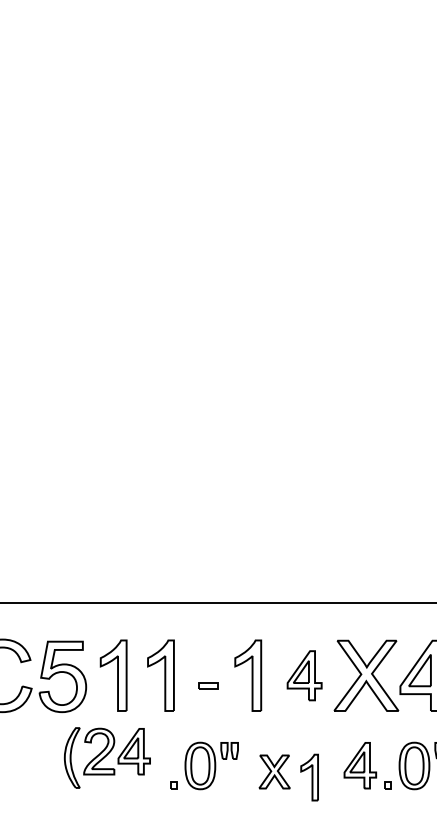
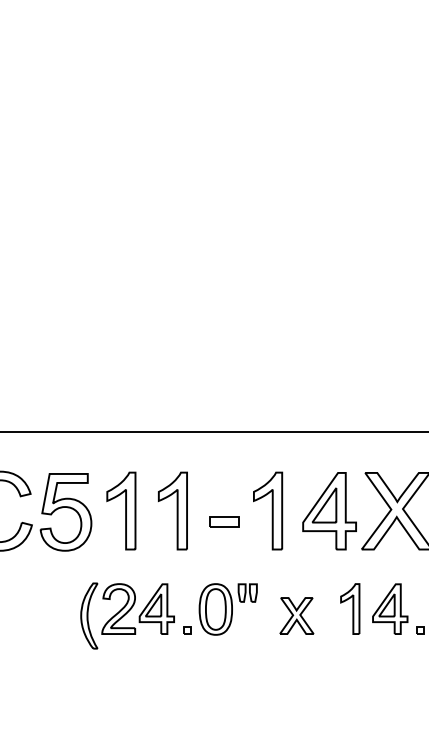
part: (304, 675) -> (329, 510), size x1.43
part: (208, 685) -> (224, 521), size x1.43
part: (106, 757) -> (126, 615), moved
part: (309, 777) -> (350, 608), moved

